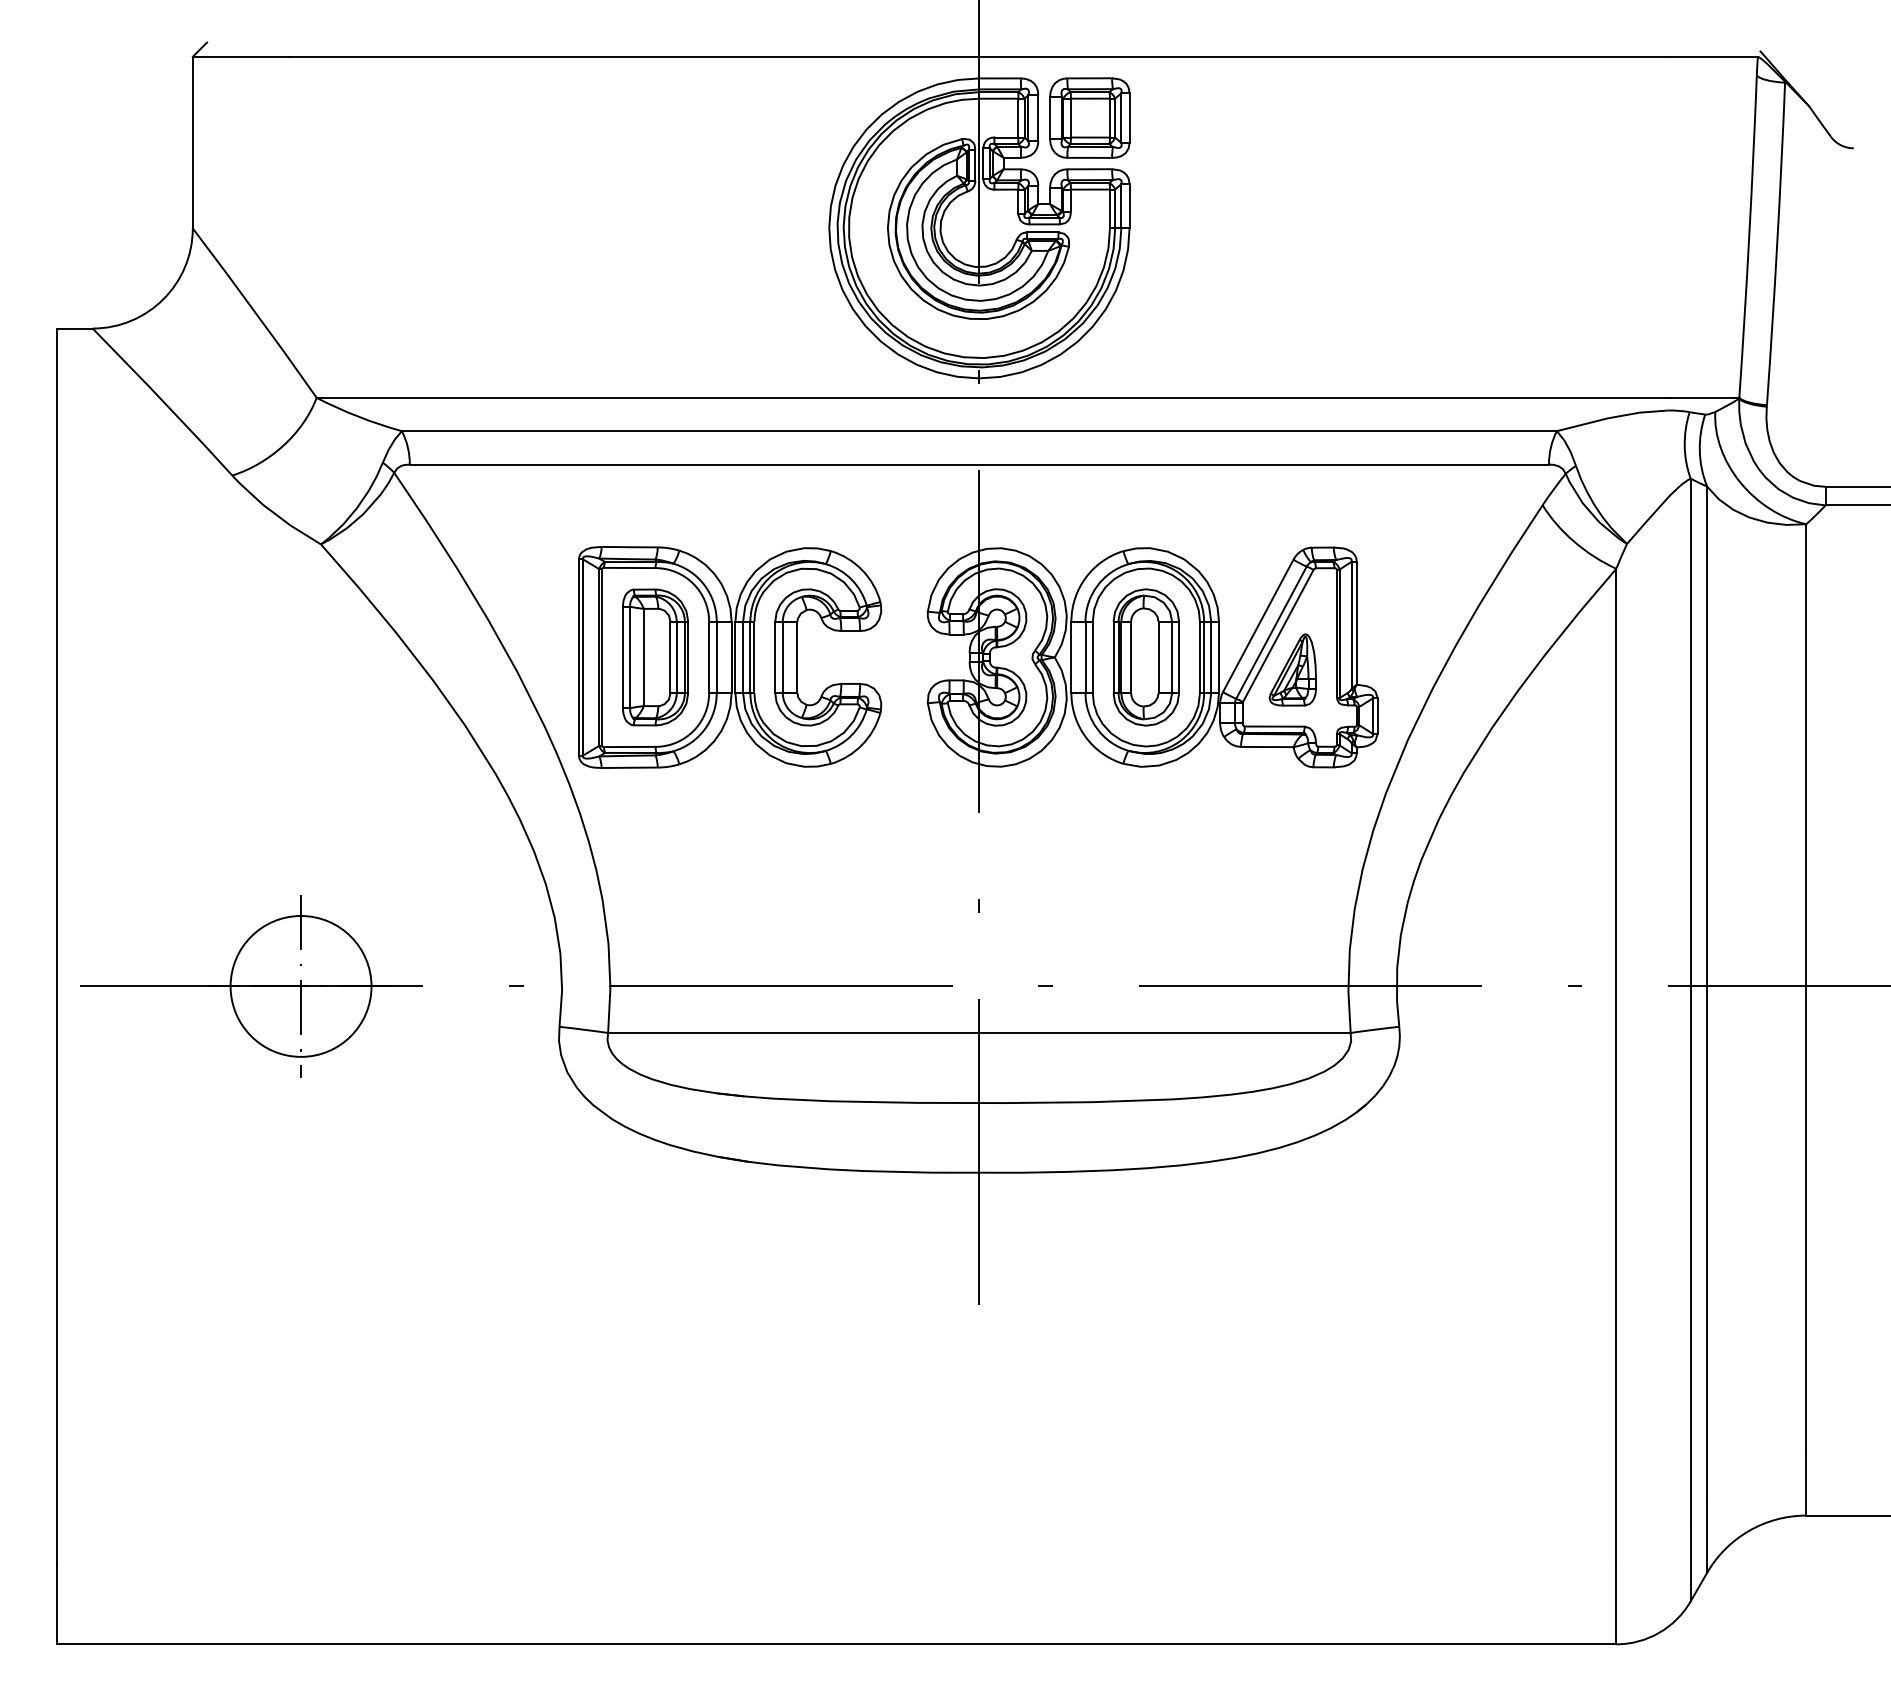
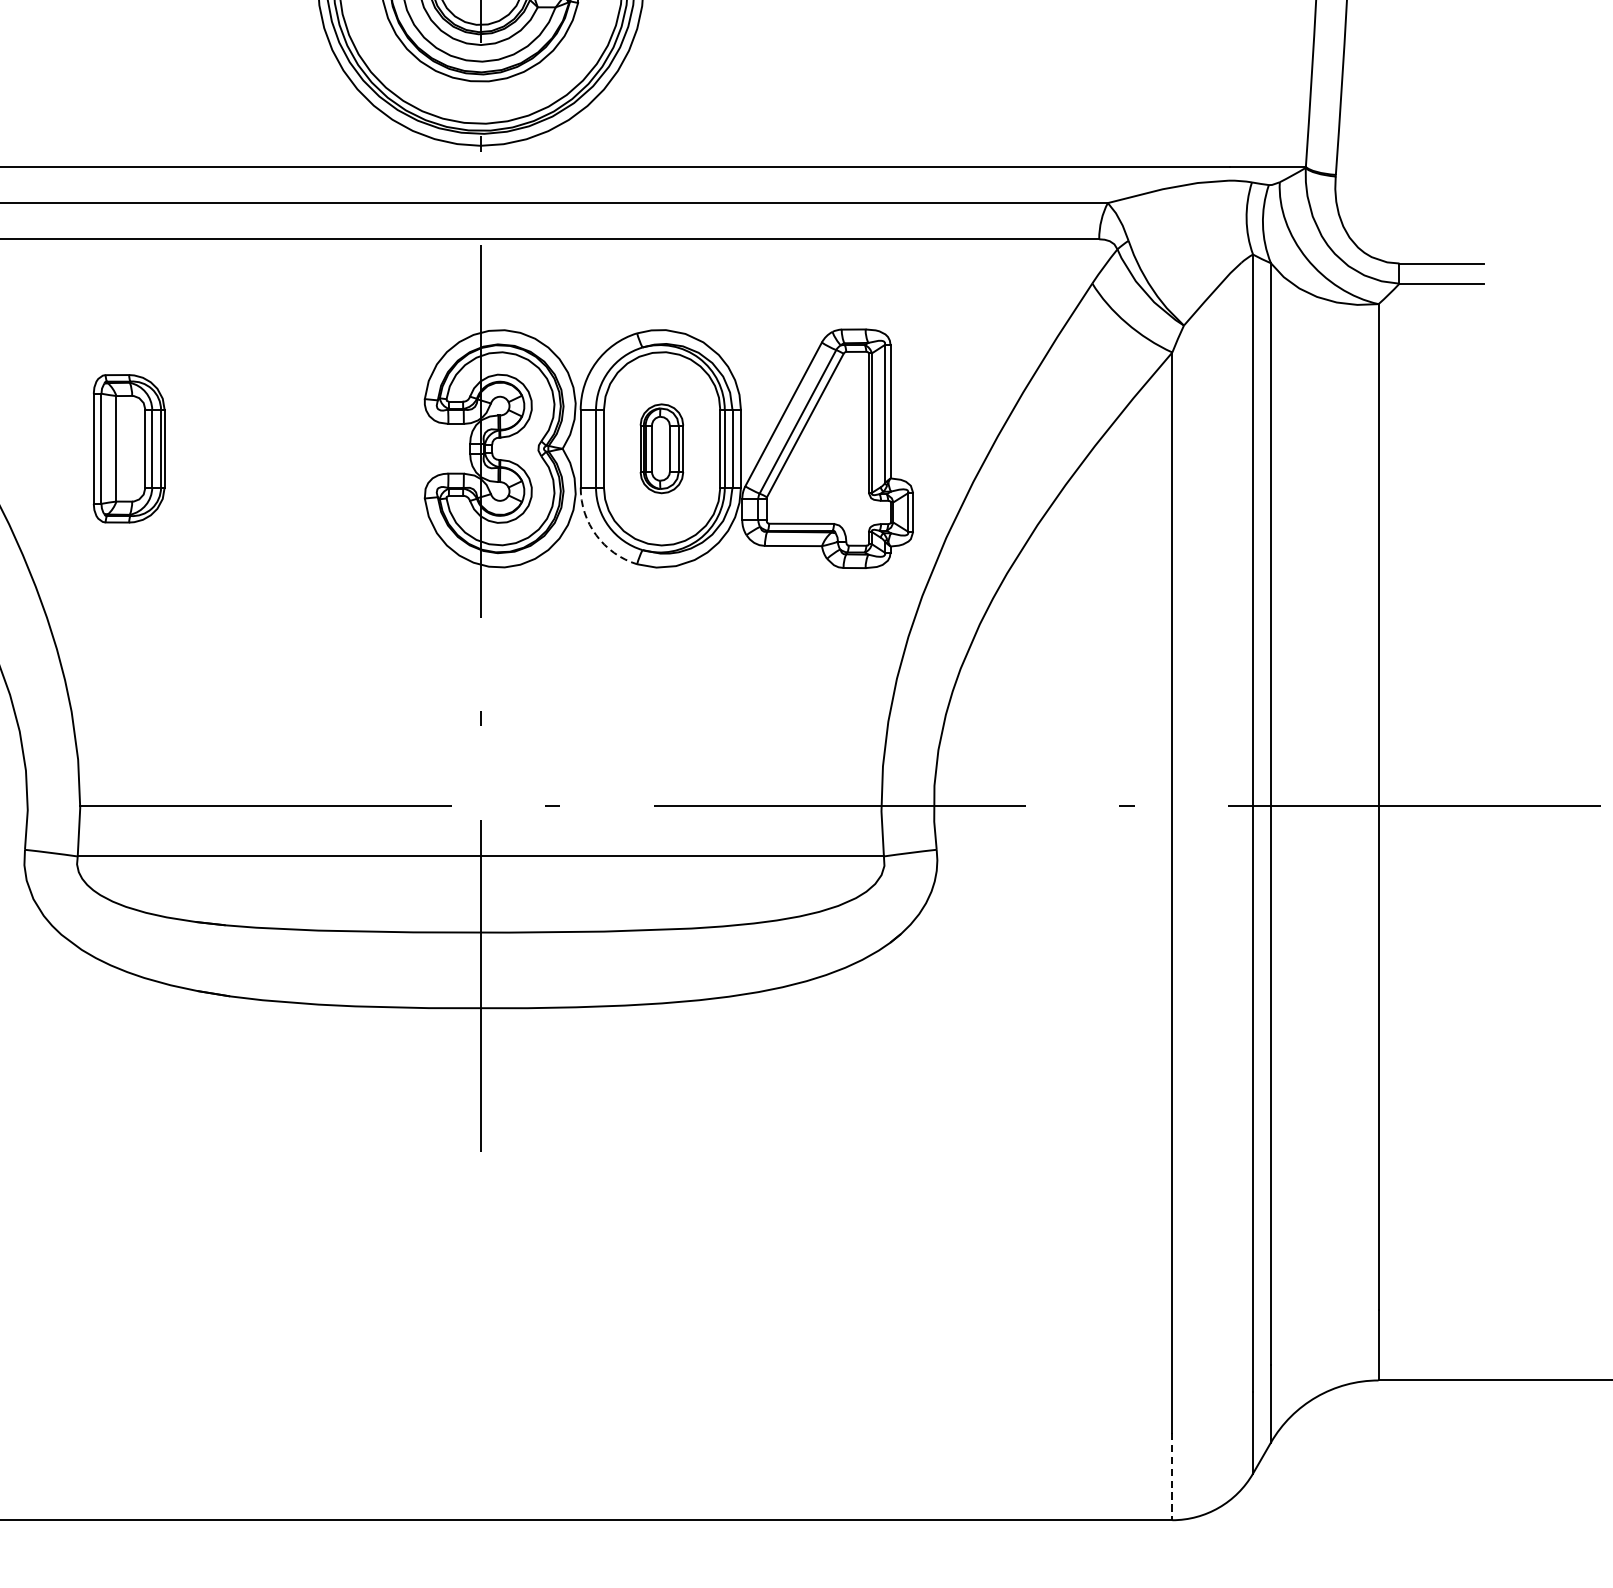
part: (730, 657) -> (210, 448), removed
part: (1145, 657) -> (661, 448), size x0.6
part: (1292, 669) -> (820, 461), removed
arc: (1085, 737) -> (596, 535), solid -> dashed
line: (1616, 1604) -> (1172, 1476), solid -> dashed

